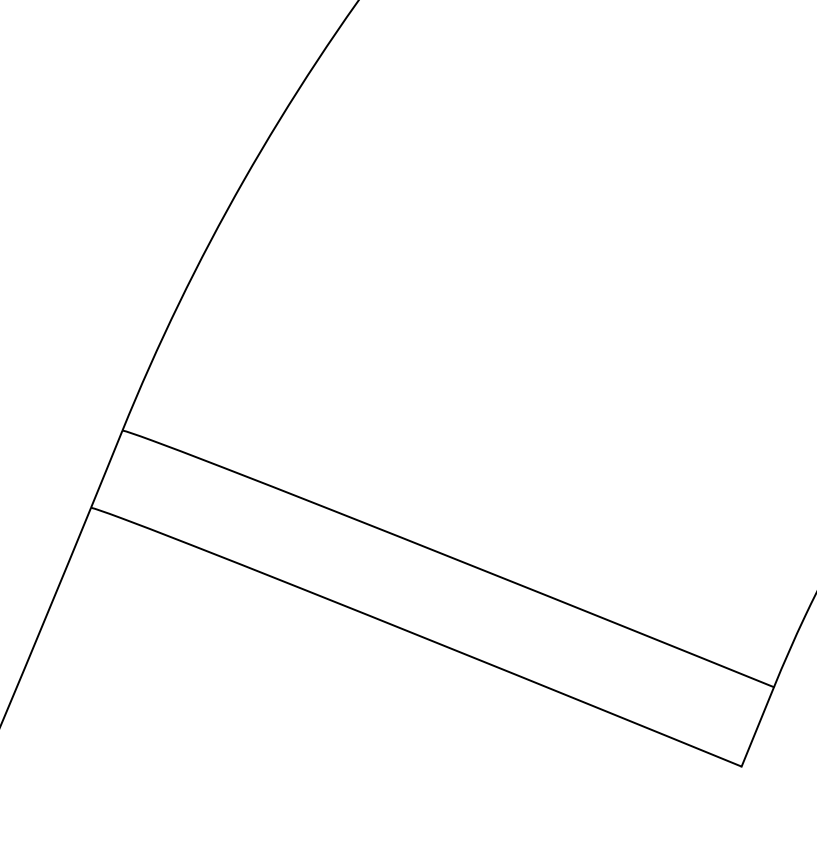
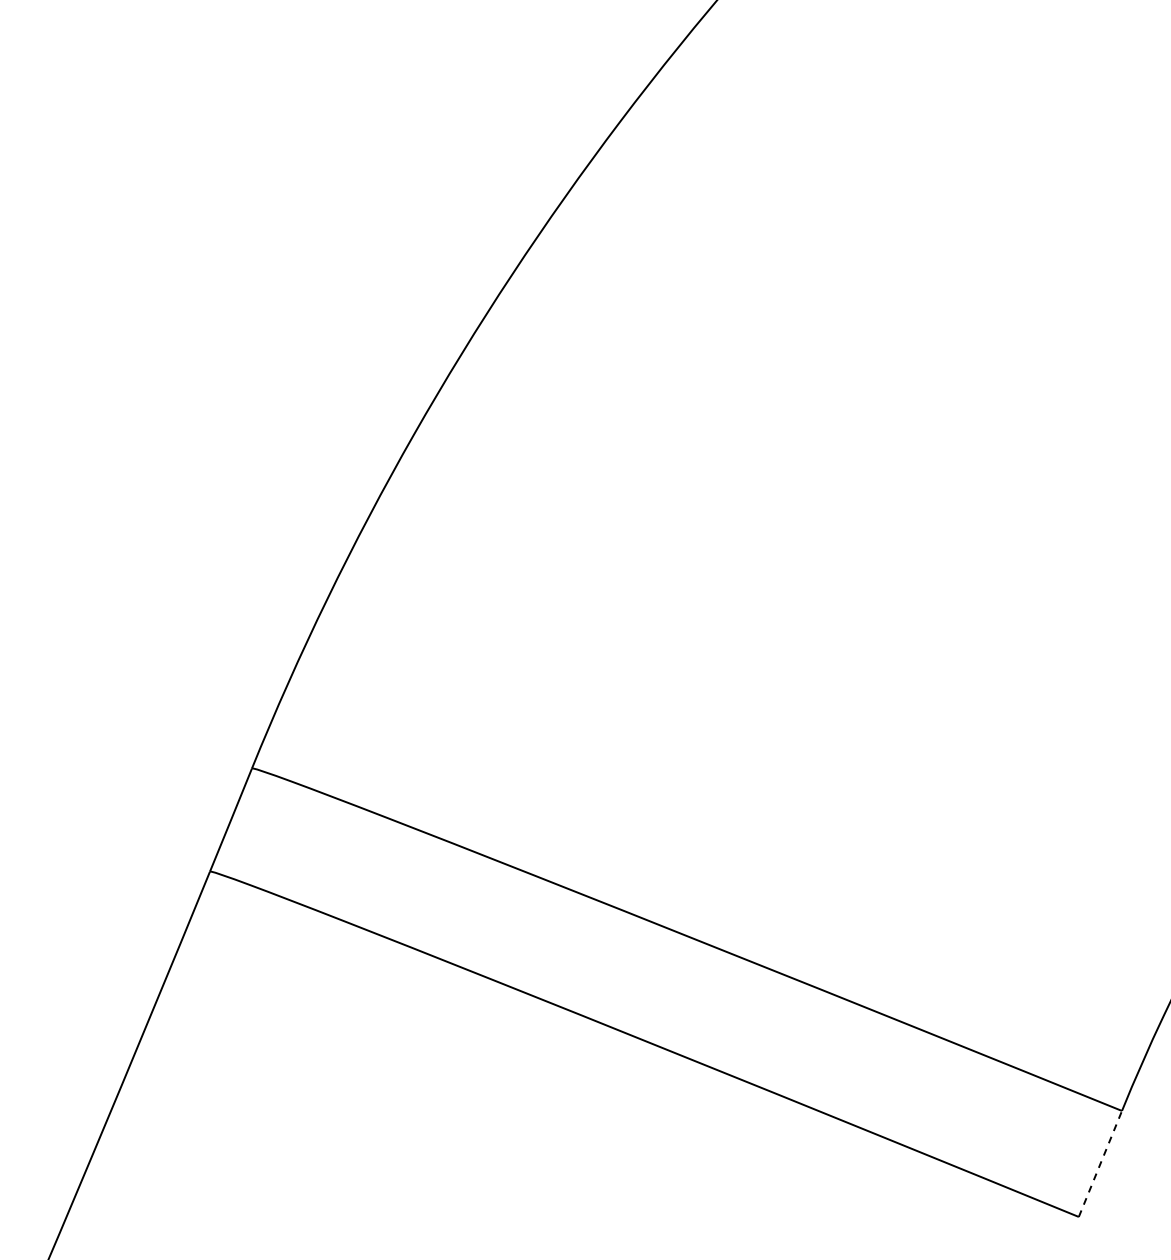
line: (757, 726) -> (1100, 1163), solid -> dashed

